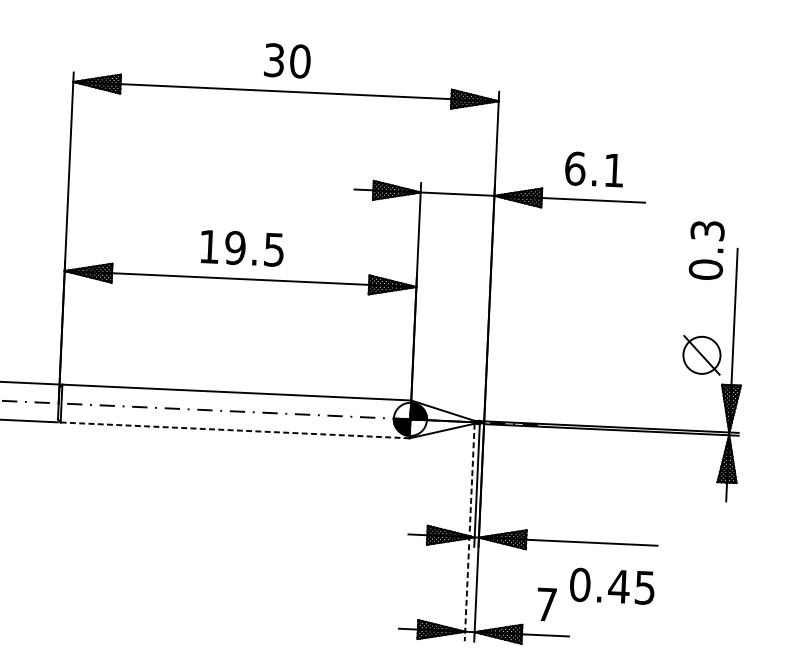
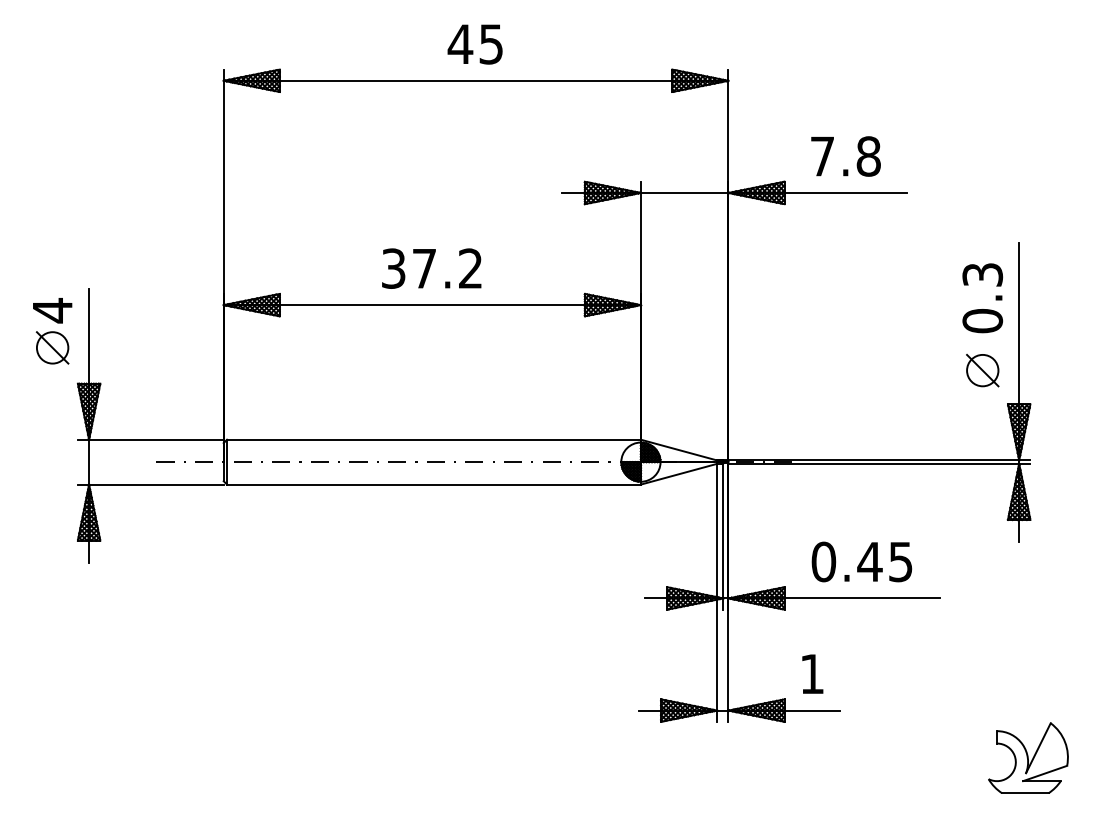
text: (286, 61) -> (475, 44), 30 -> 45
text: (594, 169) -> (845, 156), 6.1 -> 7.8
text: (241, 248) -> (431, 268), 19.5 -> 37.2
text: (706, 250) -> (982, 298), moved
part: (701, 355) -> (982, 370), size x0.71
line: (235, 430) -> (434, 484), dashed -> solid
line: (469, 532) -> (717, 592), dashed -> solid
text: (611, 585) -> (861, 561), moved
text: (546, 604) -> (812, 673), 7 -> 1

